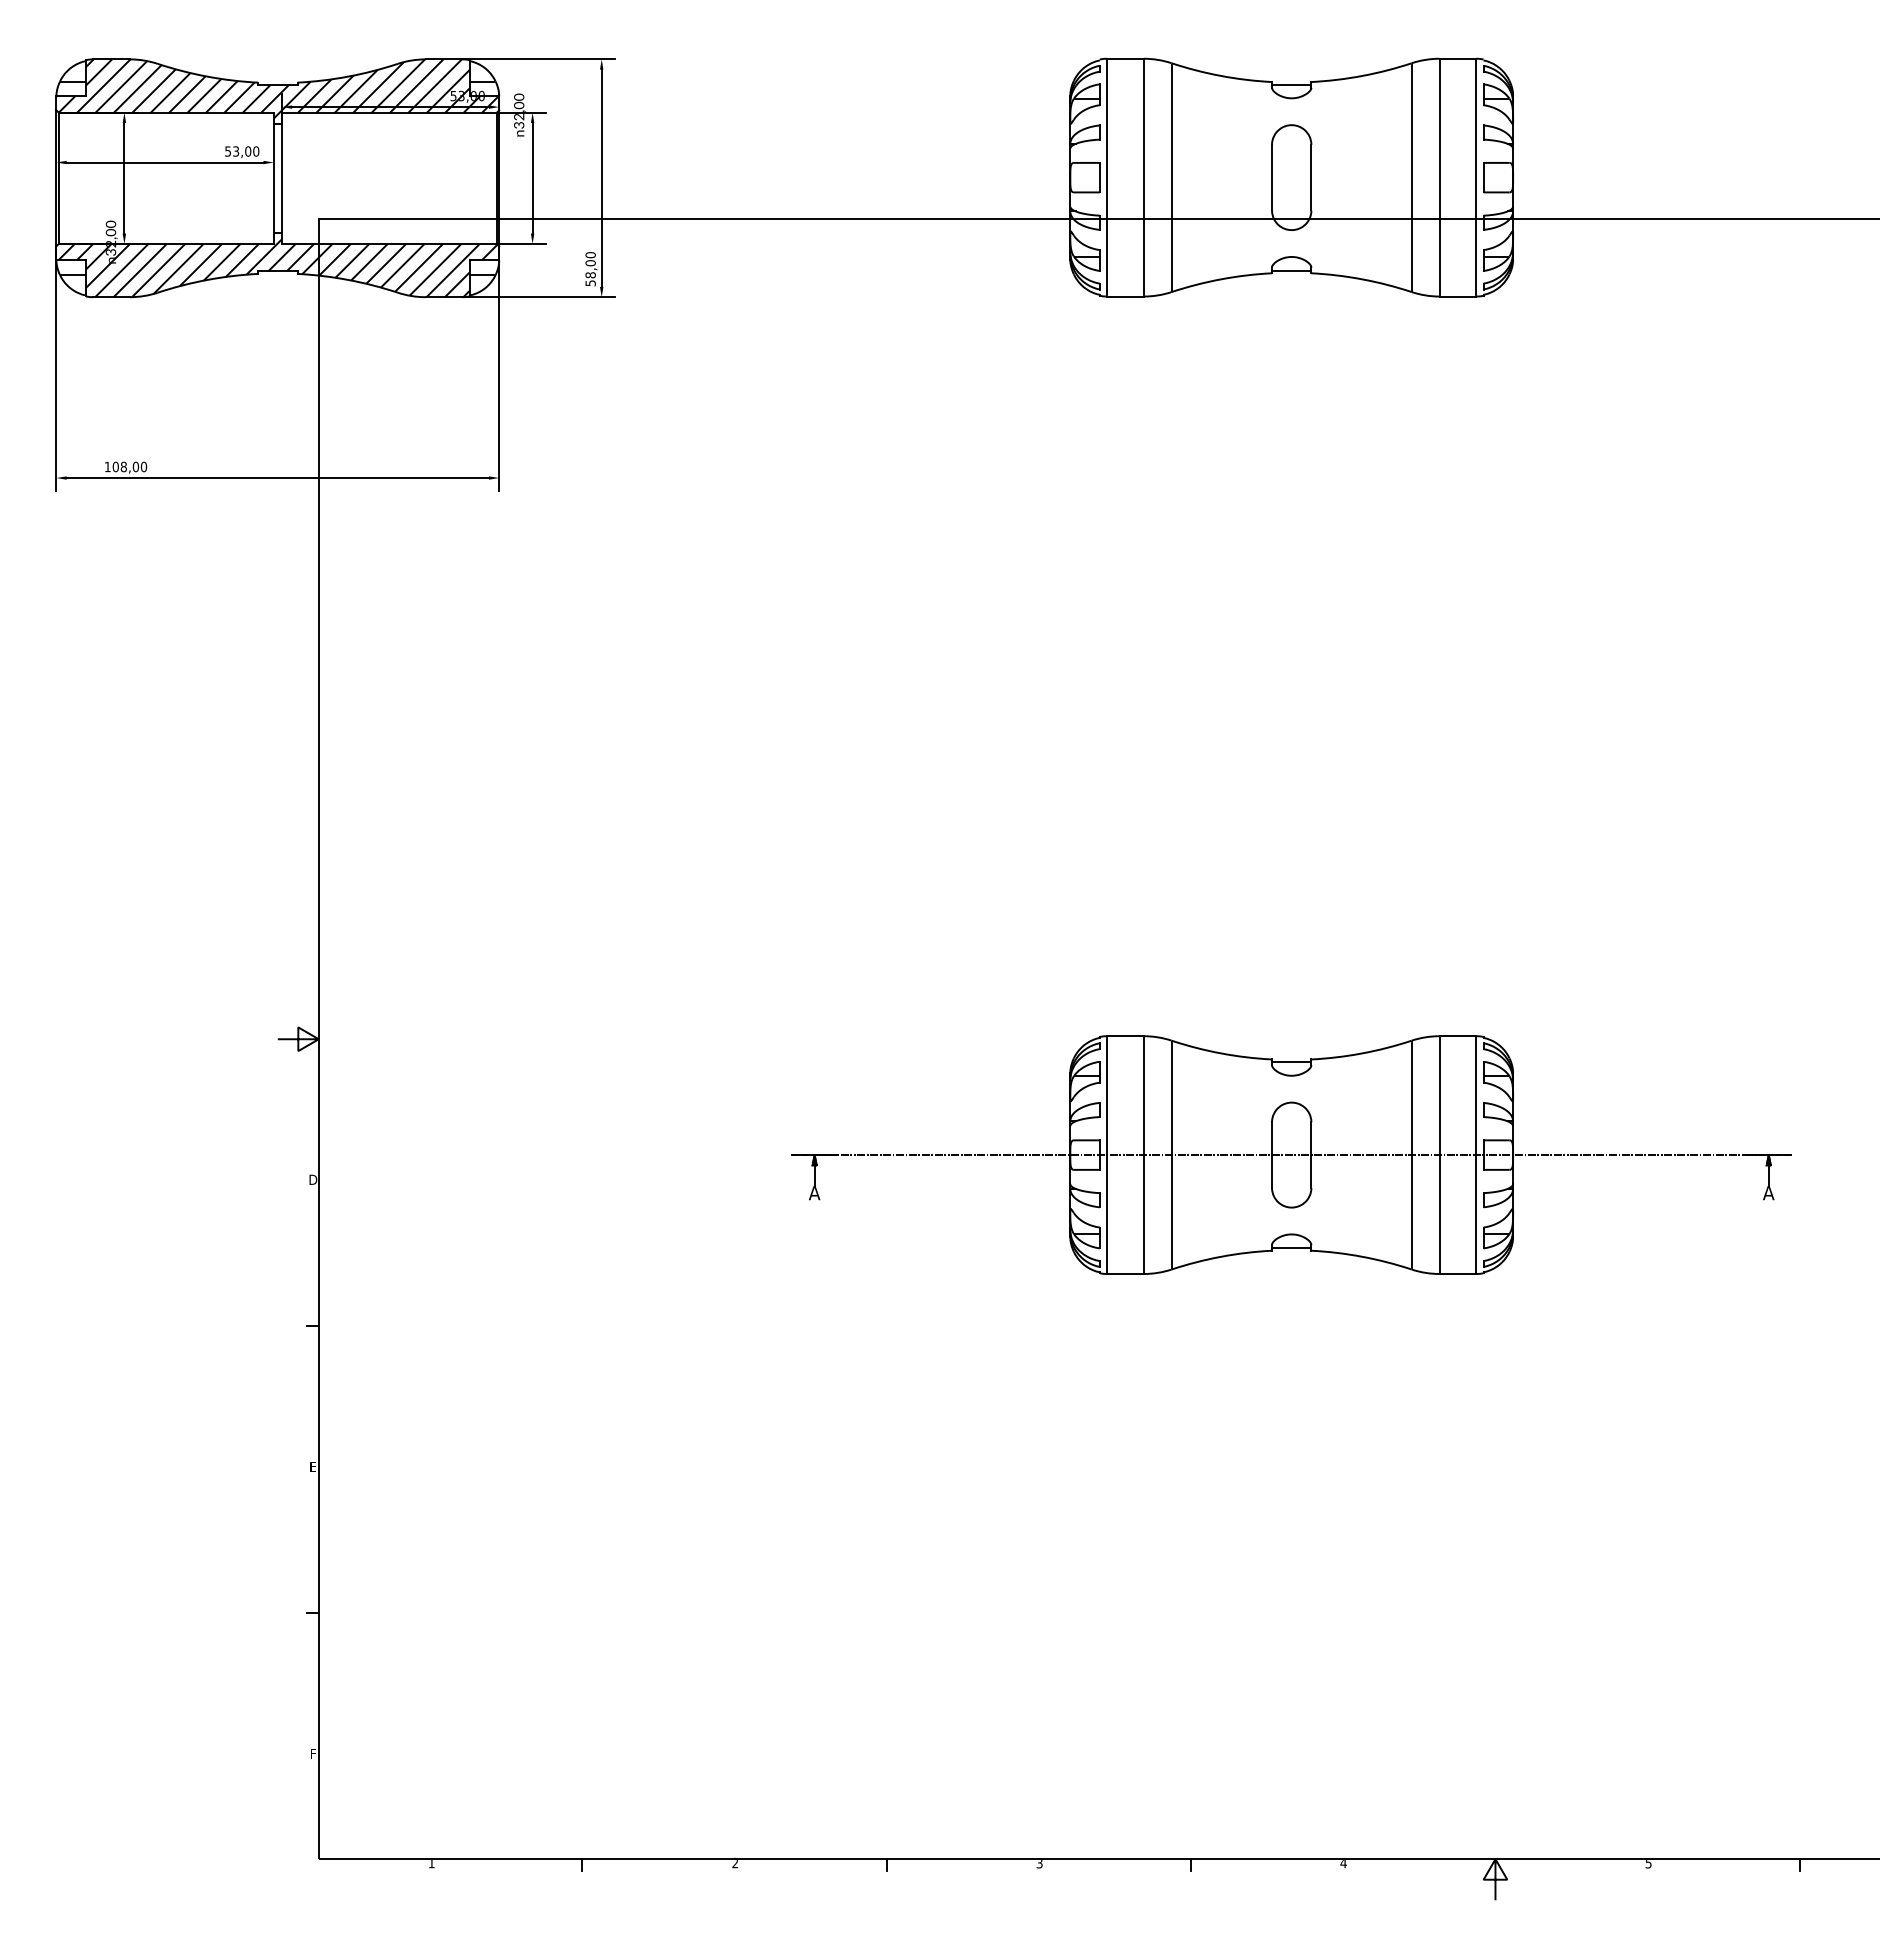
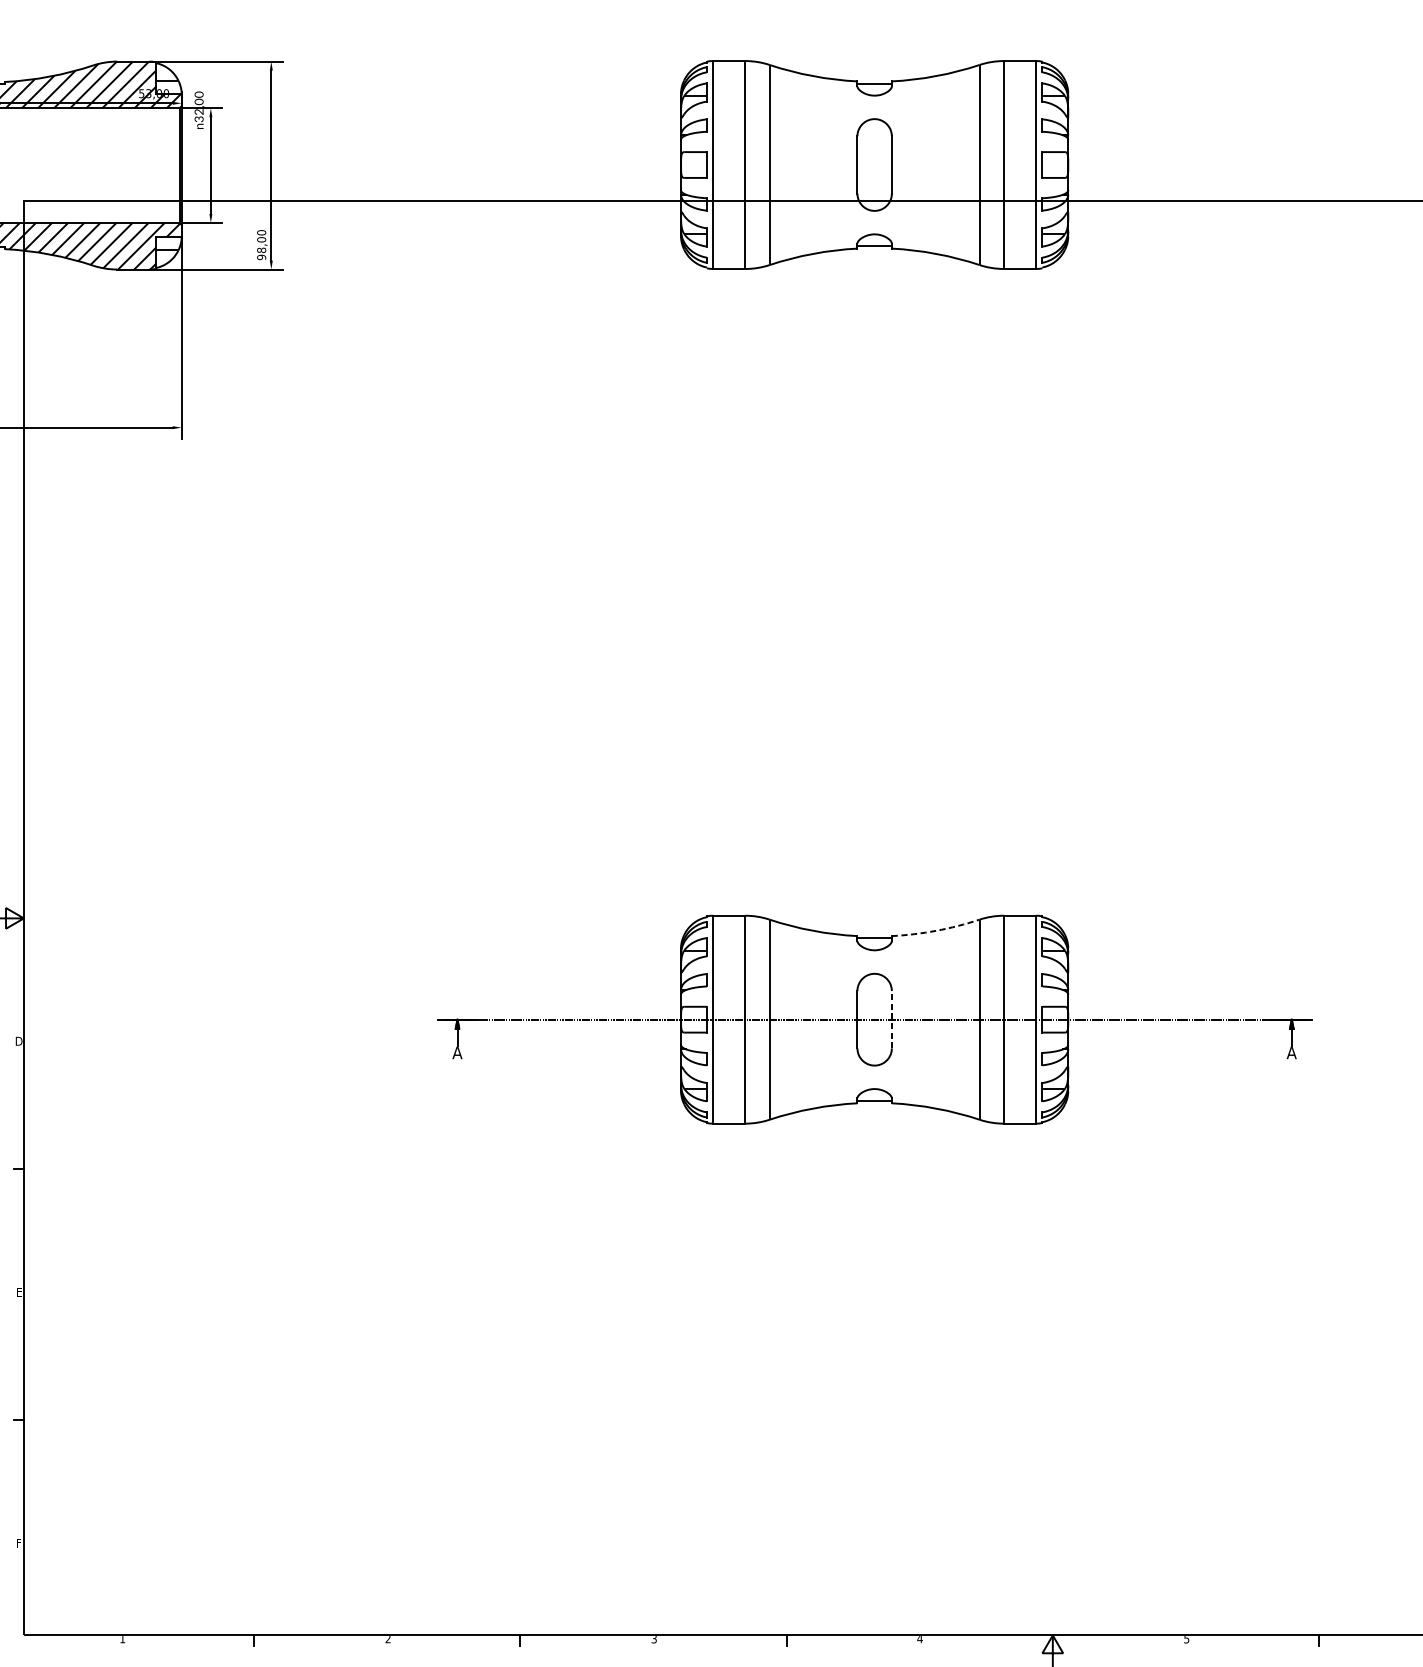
text: (590, 283) -> (261, 257), 58,00 -> 98,00
arc: (1362, 1053) -> (936, 930), solid -> dashed
line: (1311, 1155) -> (891, 1020), solid -> dashed

